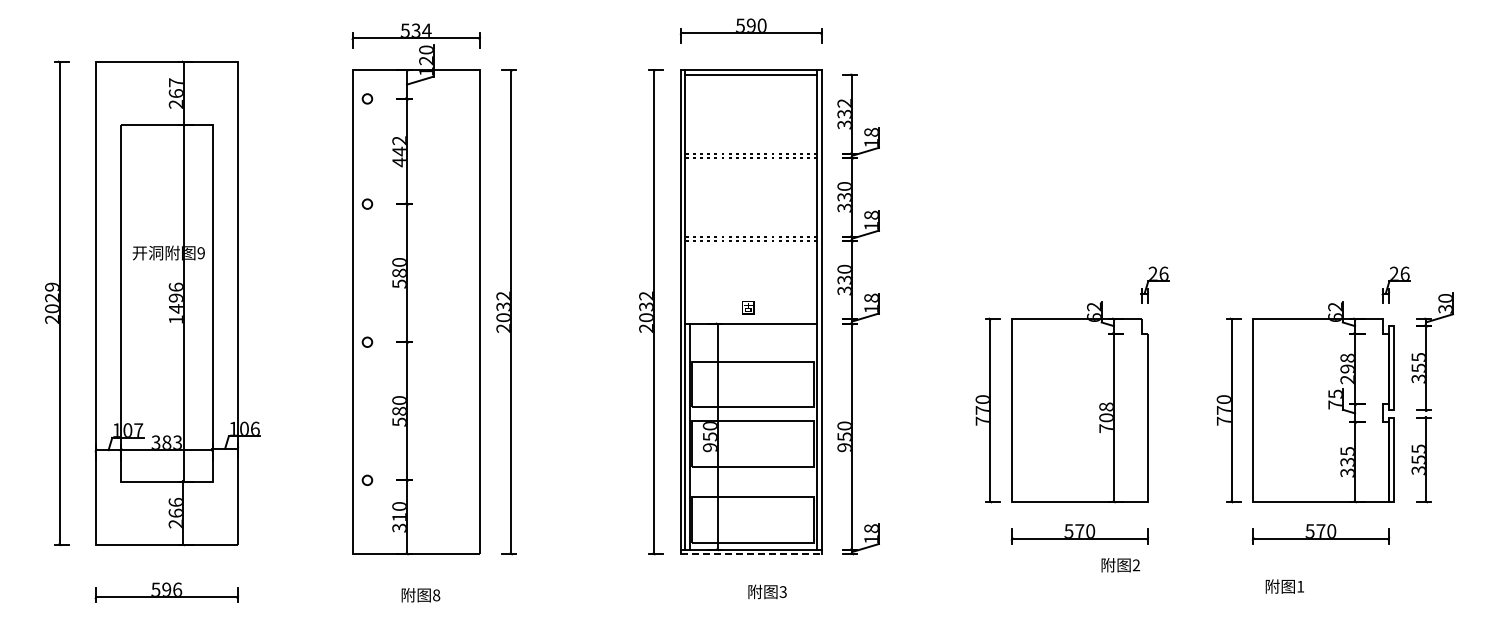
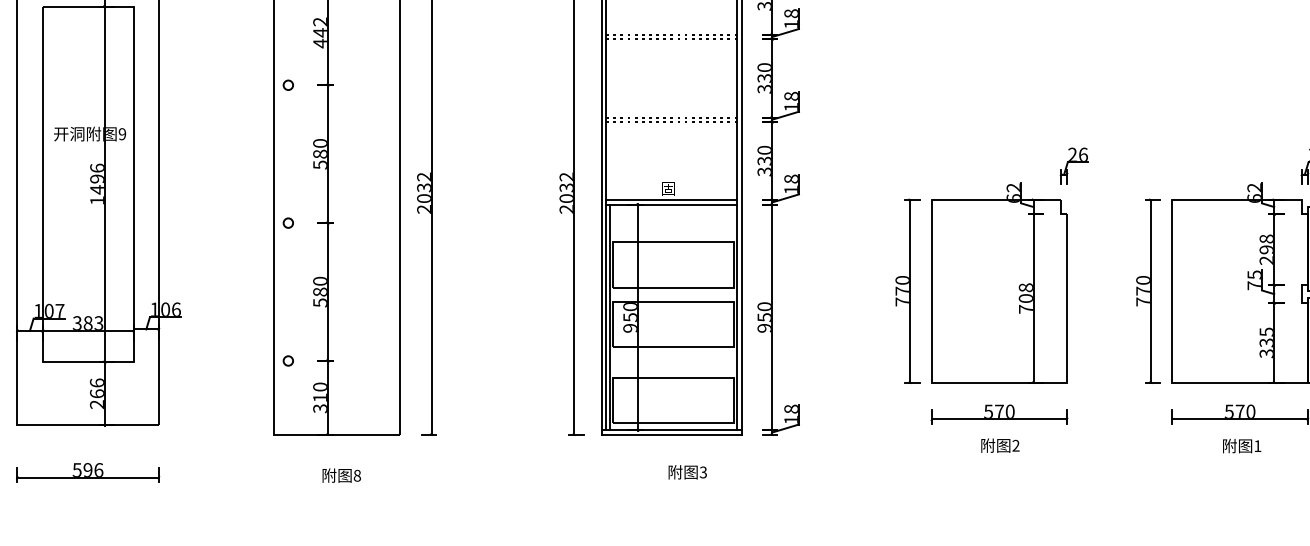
line: (751, 319) -> (671, 200), added
line: (751, 554) -> (671, 434), dashed -> solid
text: (1120, 565) -> (1000, 445), moved
text: (1284, 586) -> (1241, 445), moved

